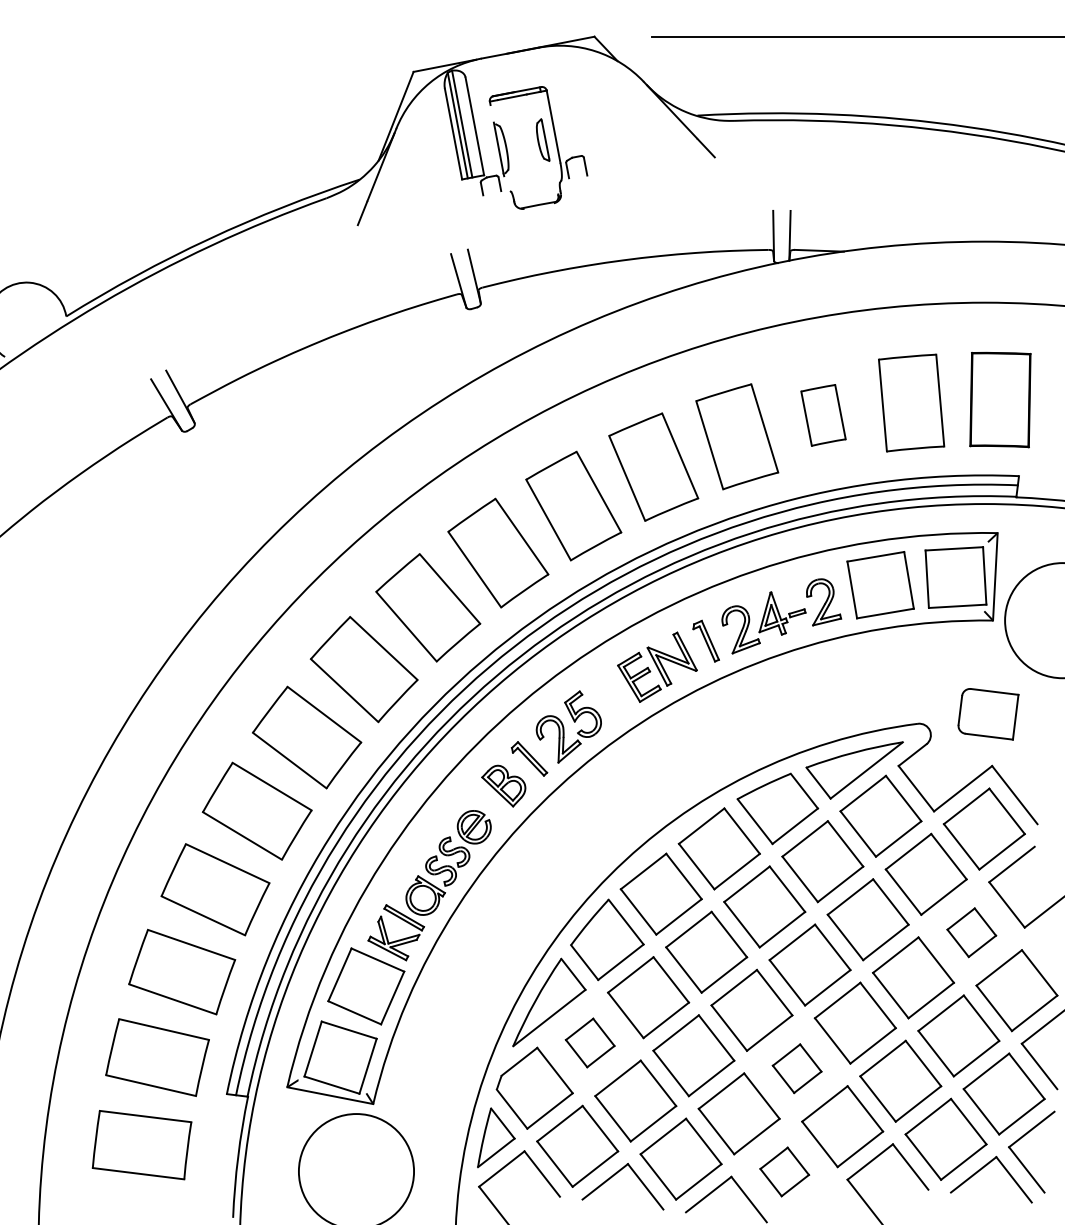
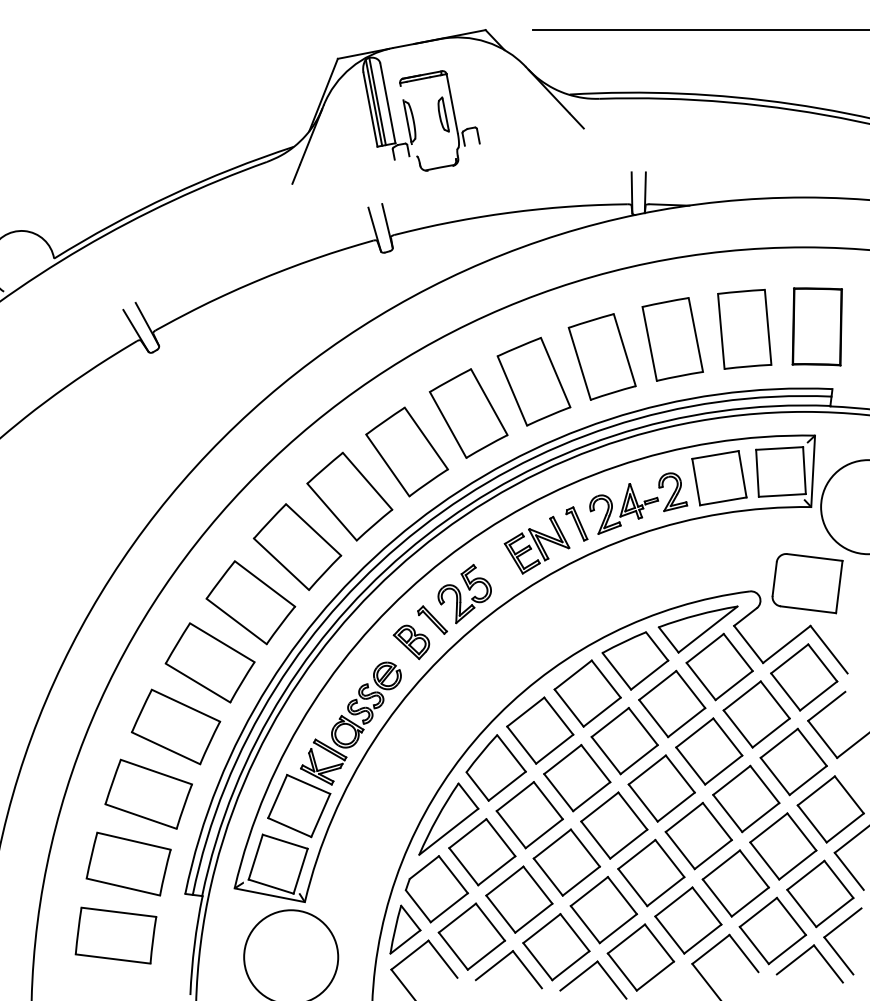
part: (823, 415) -> (672, 339), size x1.67
part: (988, 714) -> (807, 583), size x1.43
part: (971, 932) -> (793, 761), size x1.67
part: (589, 1042) -> (481, 851), size x1.67
part: (796, 1068) -> (650, 873), size x1.67
part: (784, 1171) -> (640, 957), size x1.67

